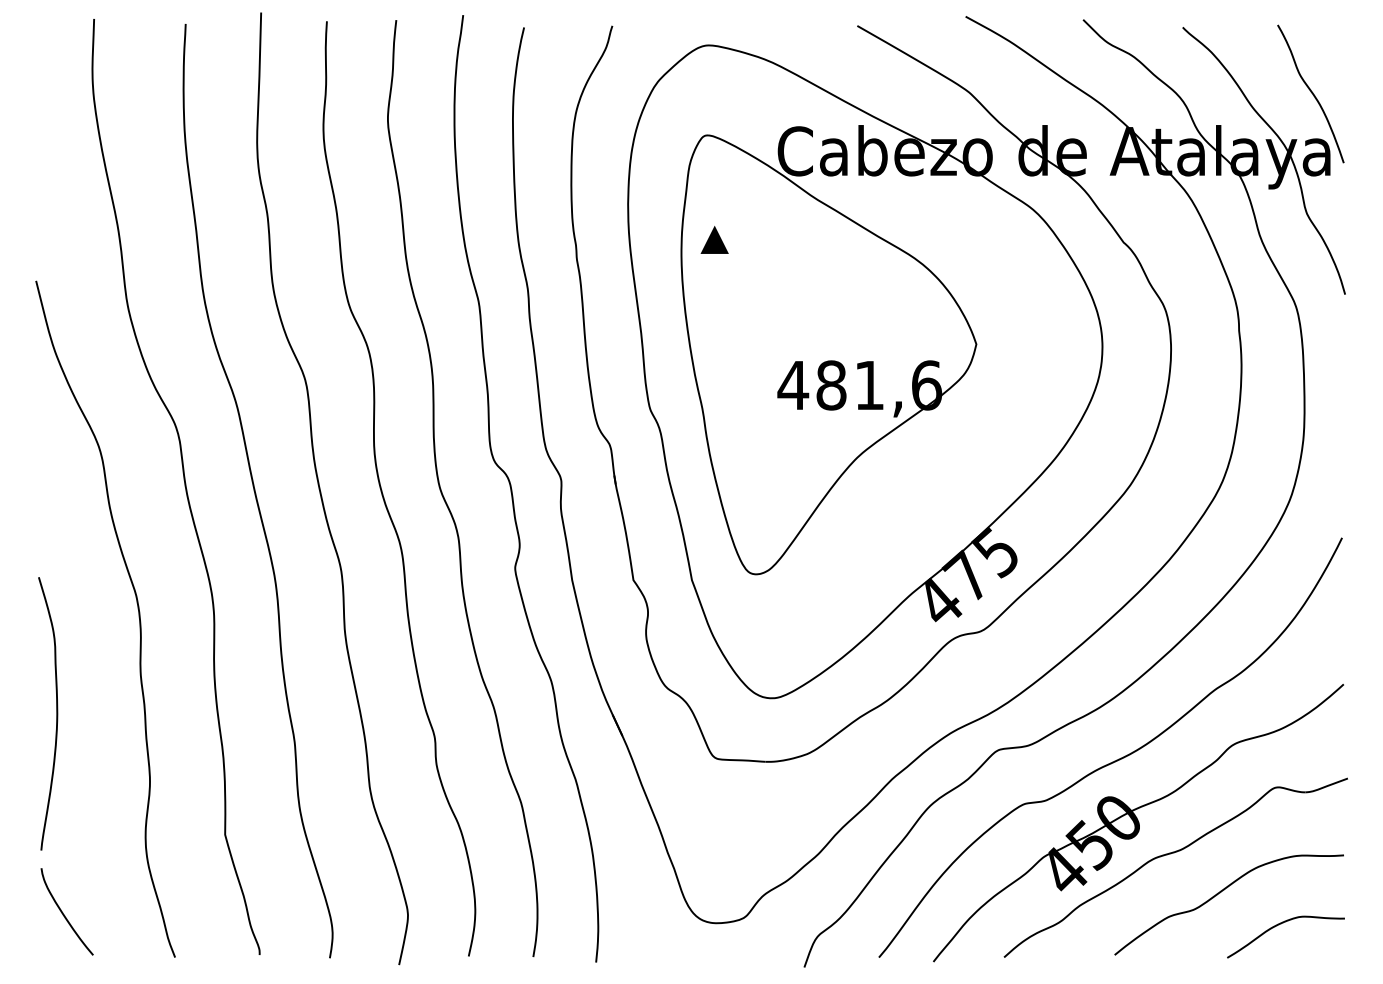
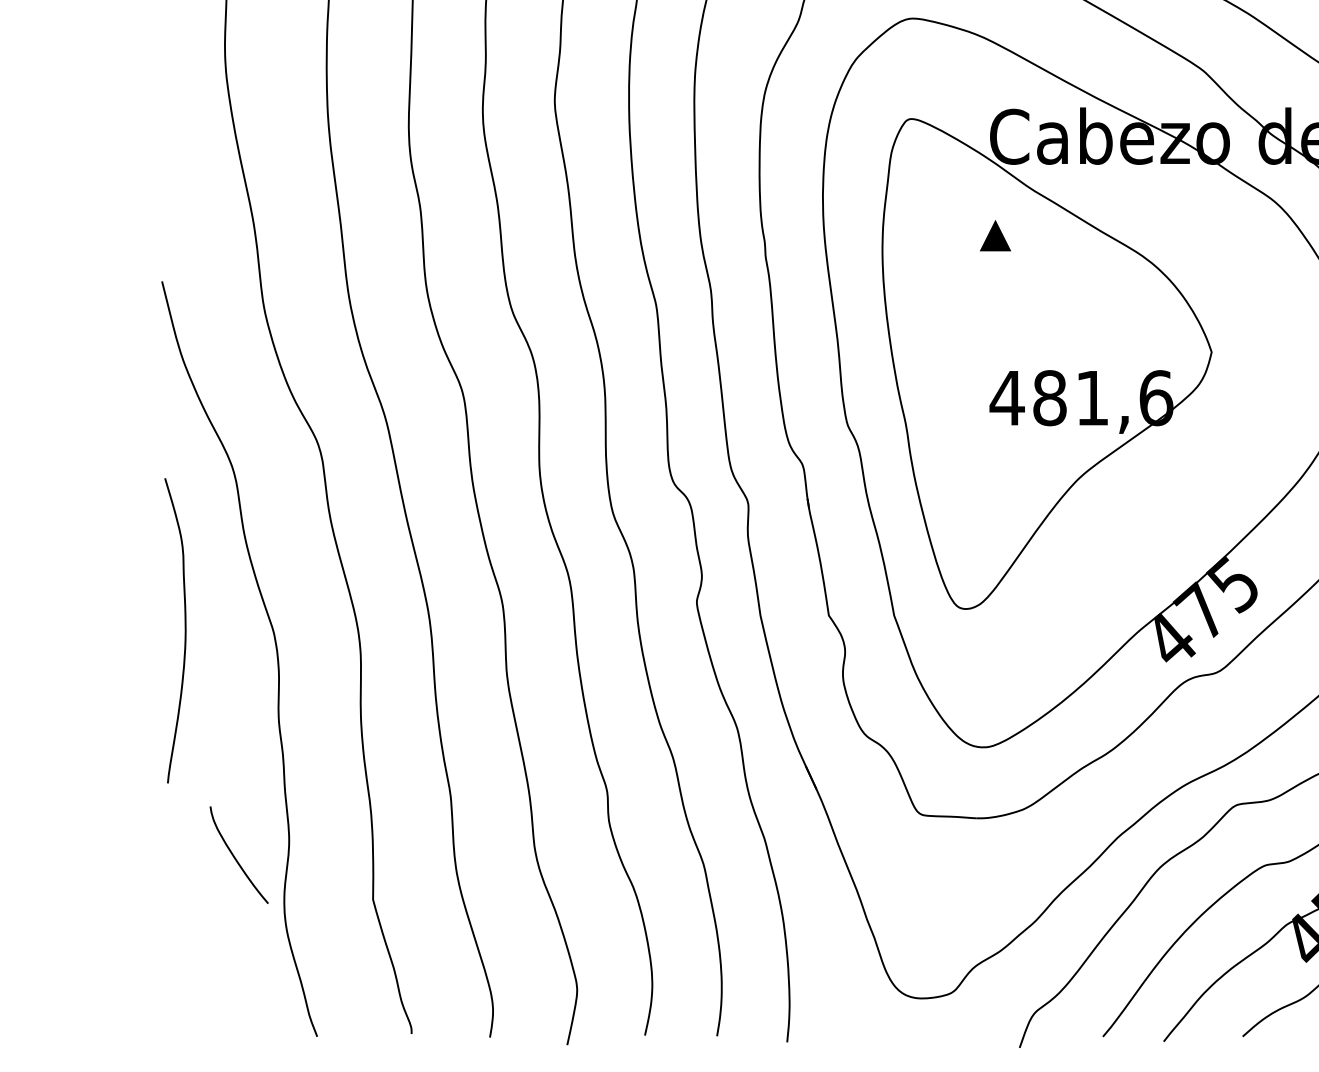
part: (714, 239) -> (995, 235), moved
curve: (56, 713) -> (184, 630), moved
curve: (63, 912) -> (235, 855), moved

